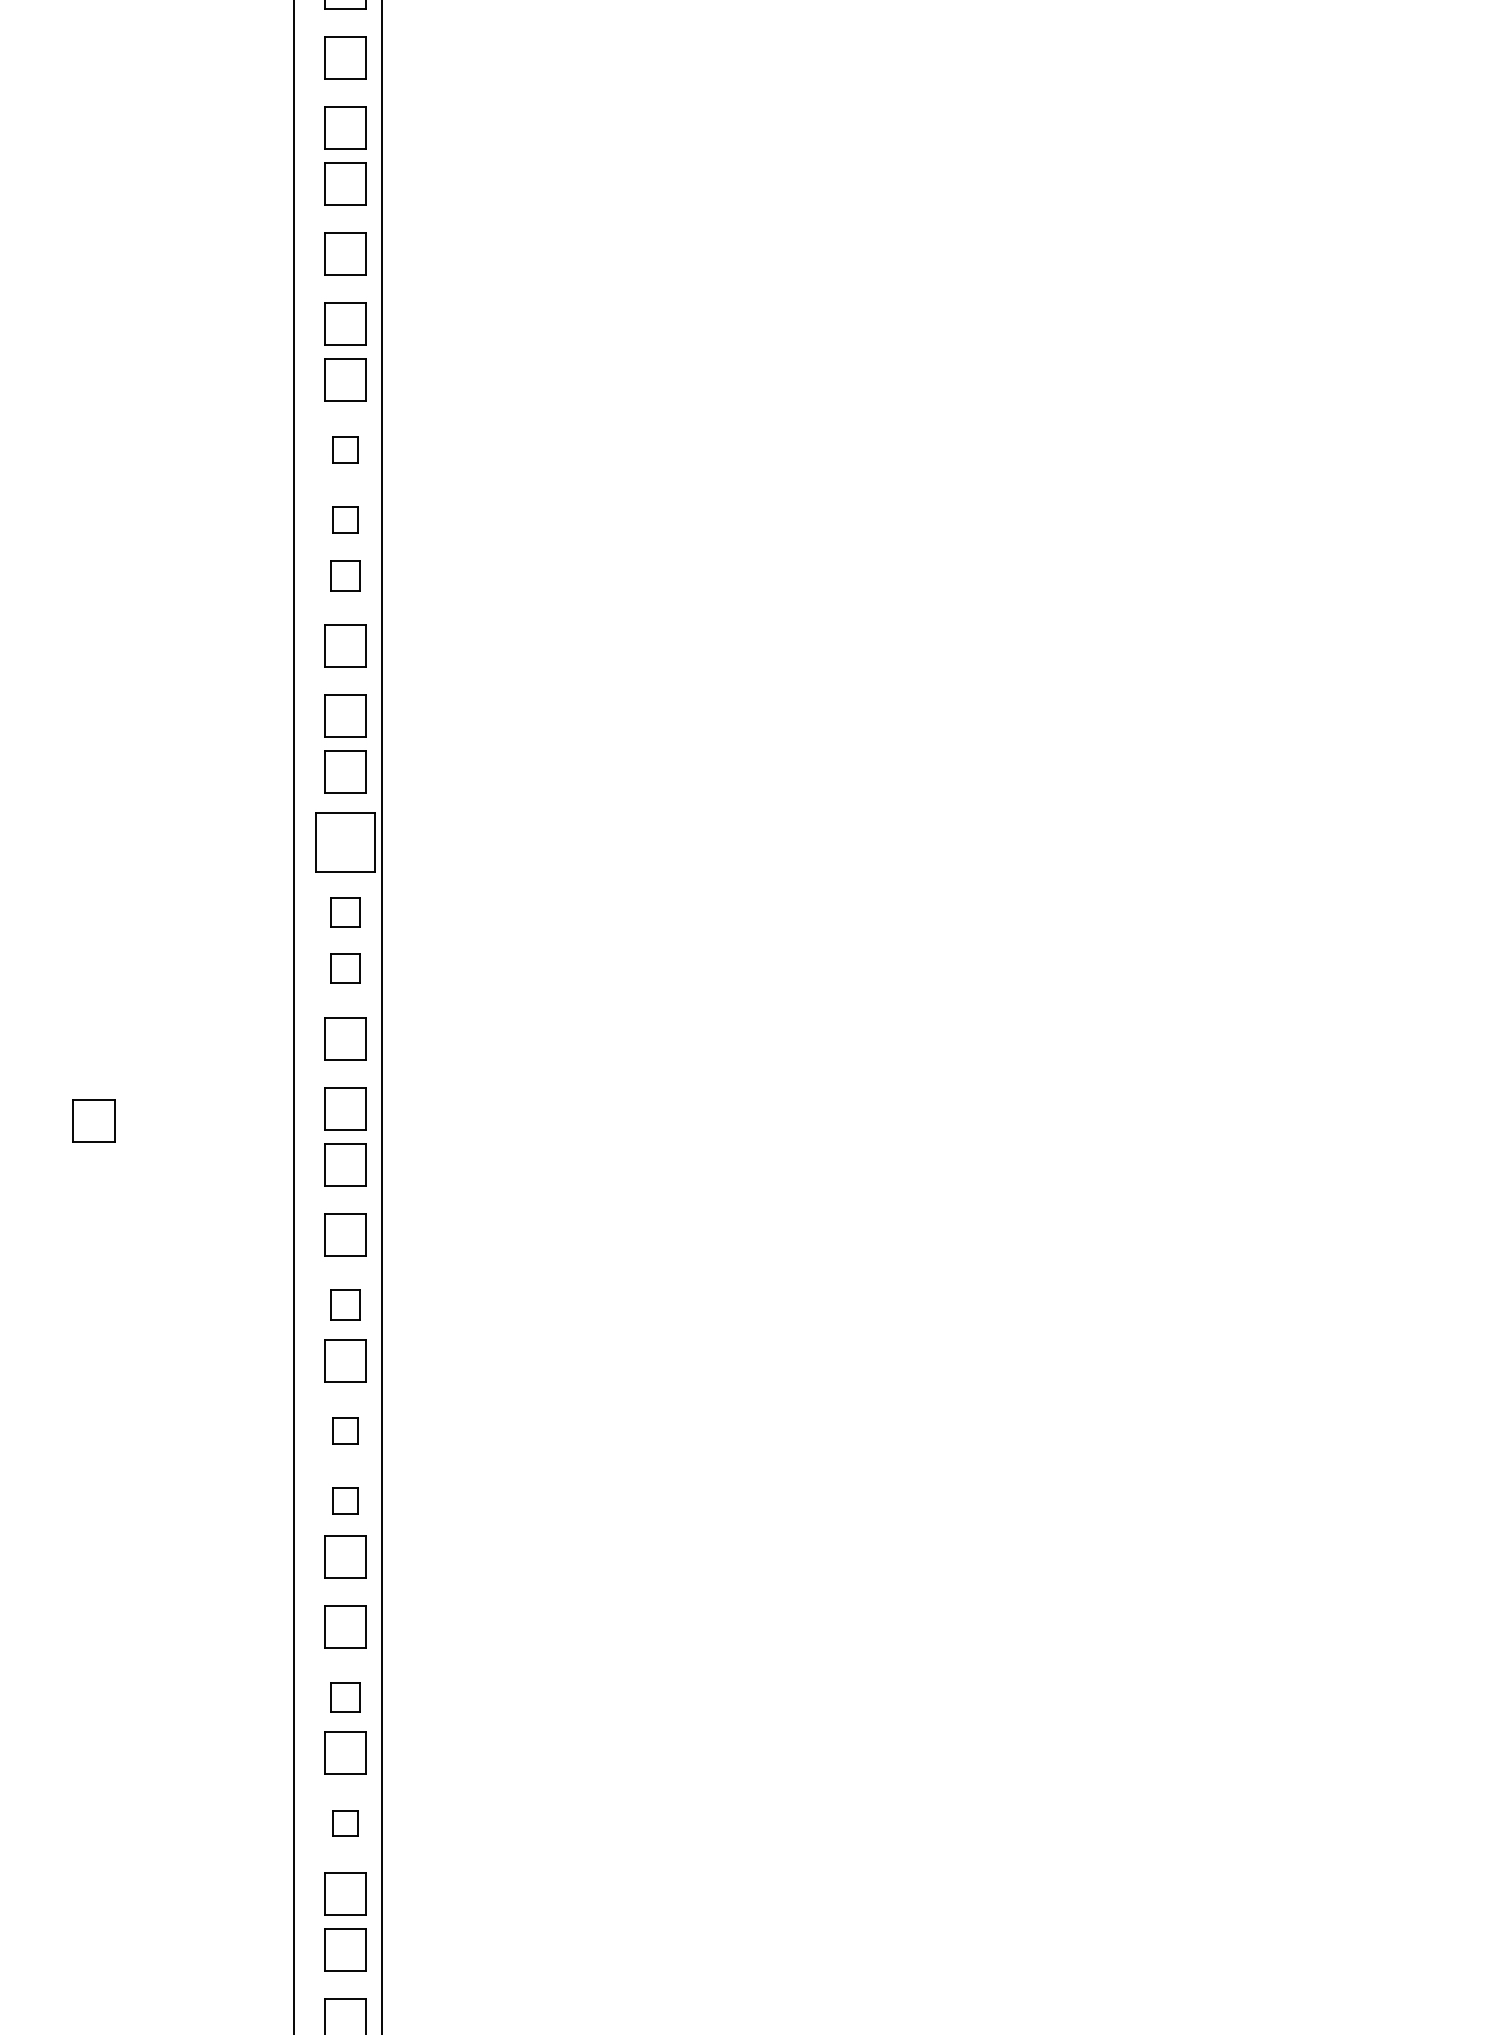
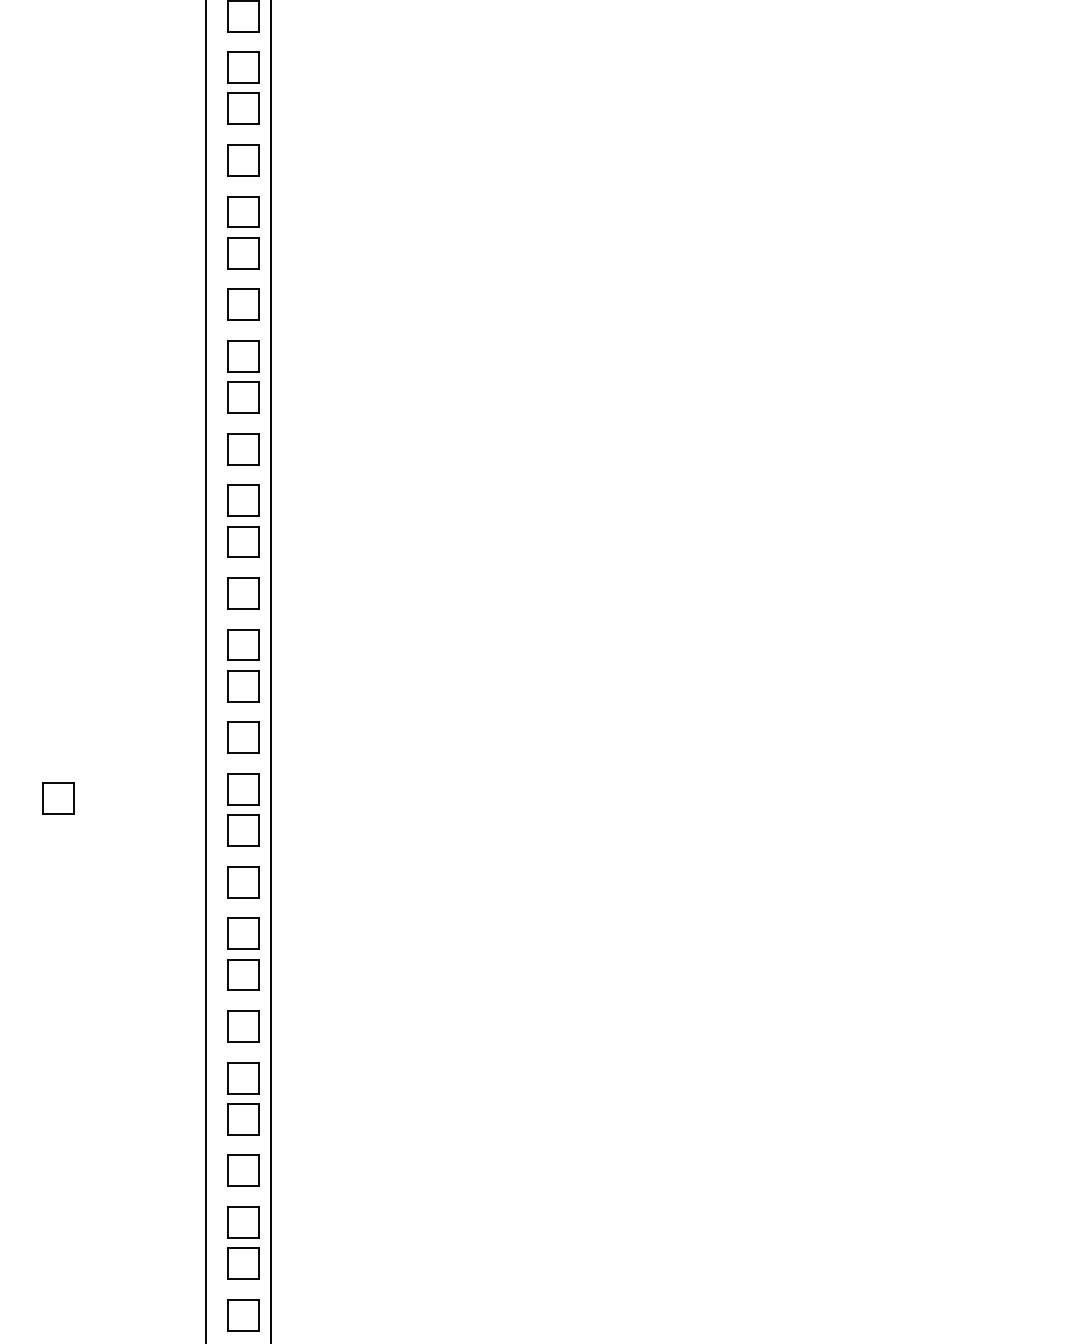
part: (345, 449) -> (243, 304), size x1.67
part: (345, 519) -> (243, 355), size x1.67
part: (345, 575) -> (243, 397), size x1.43
part: (345, 841) -> (243, 592), size x0.71
part: (345, 912) -> (243, 645), size x1.43
part: (345, 968) -> (243, 686), size x1.43
part: (345, 1304) -> (243, 933), size x1.43
part: (345, 1430) -> (243, 1026), size x1.67
part: (345, 1500) -> (243, 1077), size x1.67
part: (345, 1696) -> (243, 1221), size x1.43
part: (345, 1822) -> (243, 1314), size x1.67

